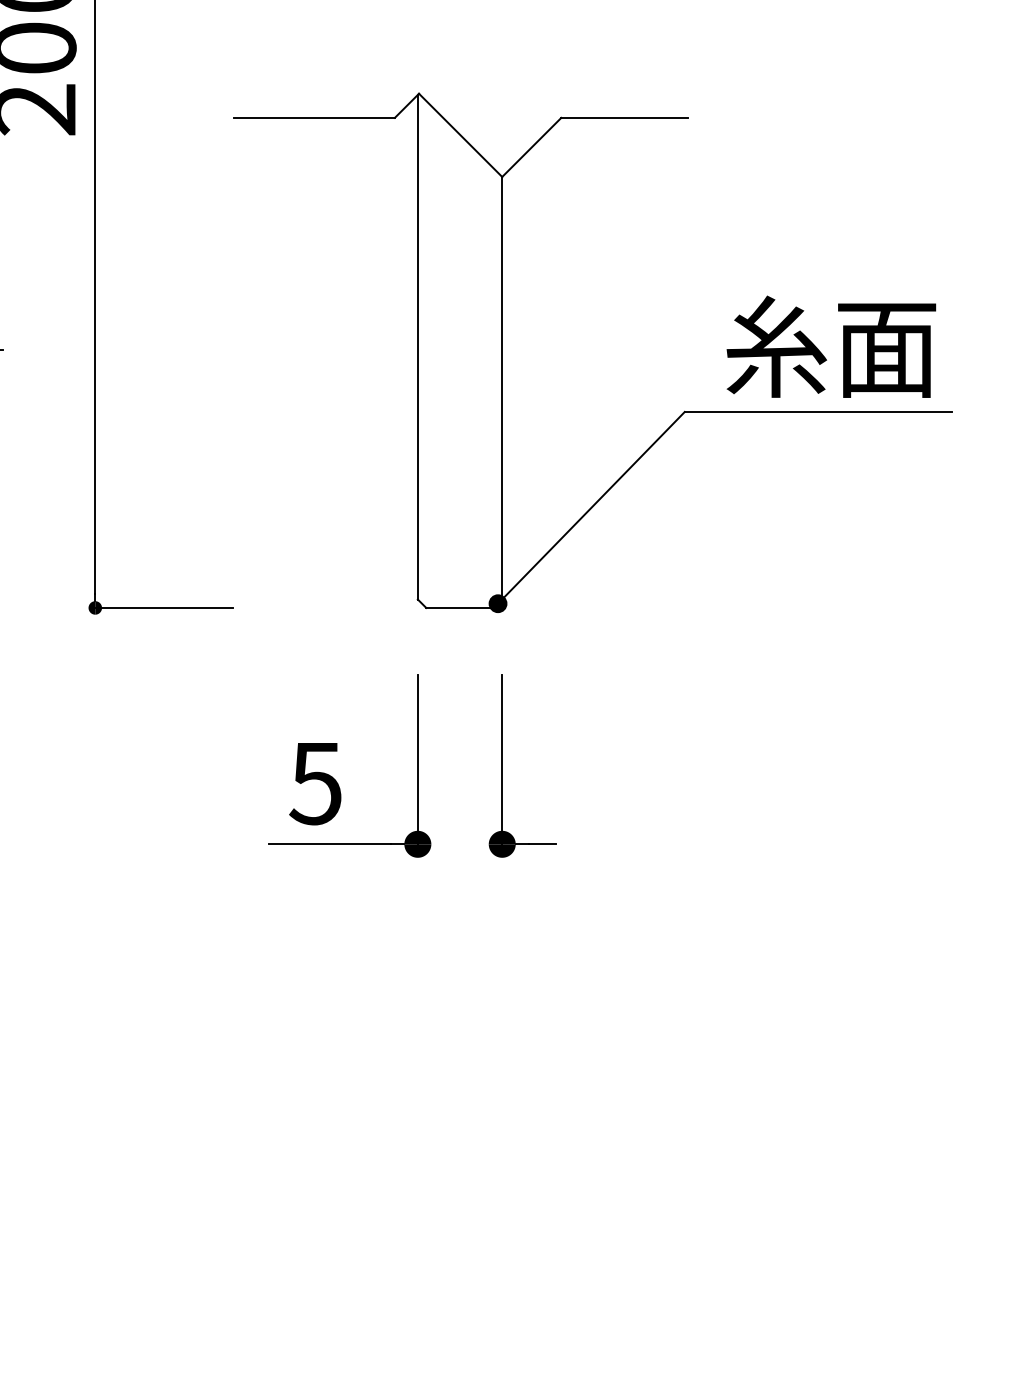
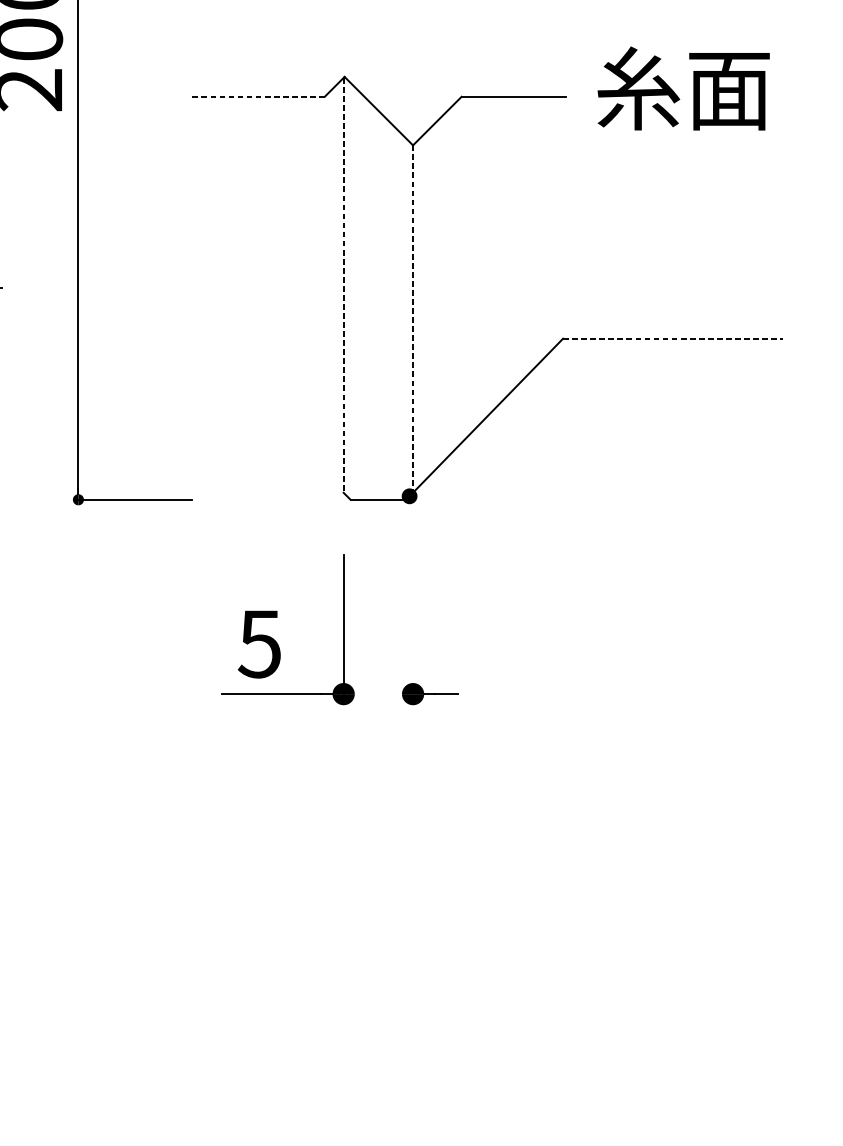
line: (314, 117) -> (258, 96), solid -> dashed
text: (831, 346) -> (683, 88), moved
line: (417, 347) -> (343, 285), solid -> dashed
line: (502, 388) -> (413, 319), solid -> dashed
line: (818, 411) -> (673, 338), solid -> dashed
line: (502, 759) -> (413, 624), removed

